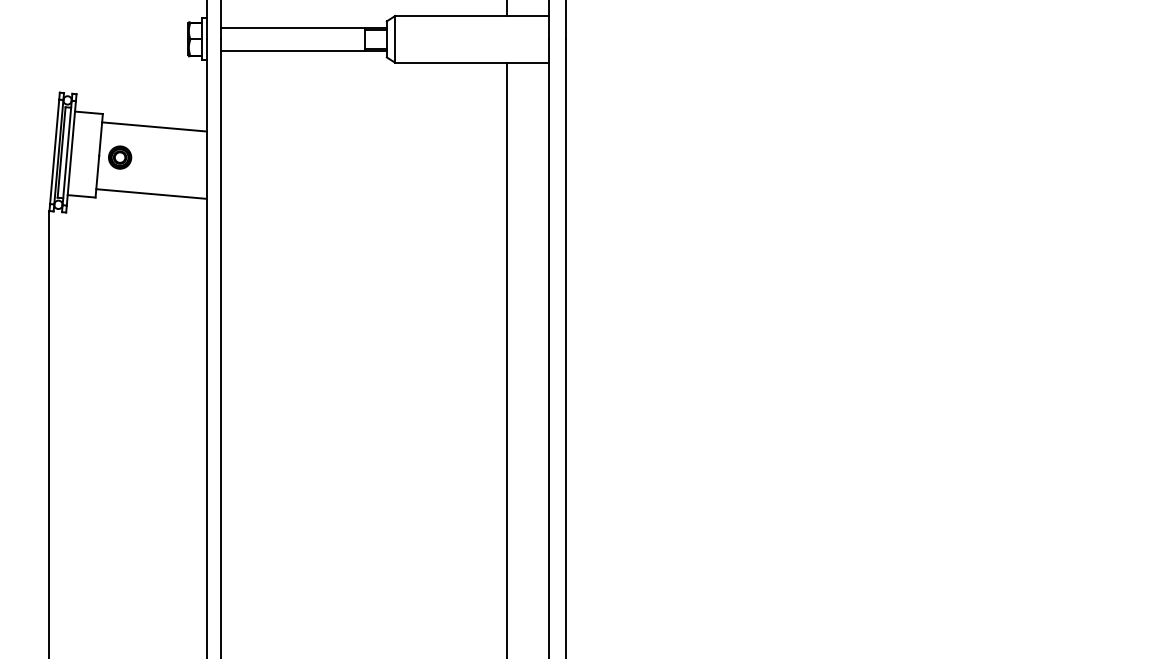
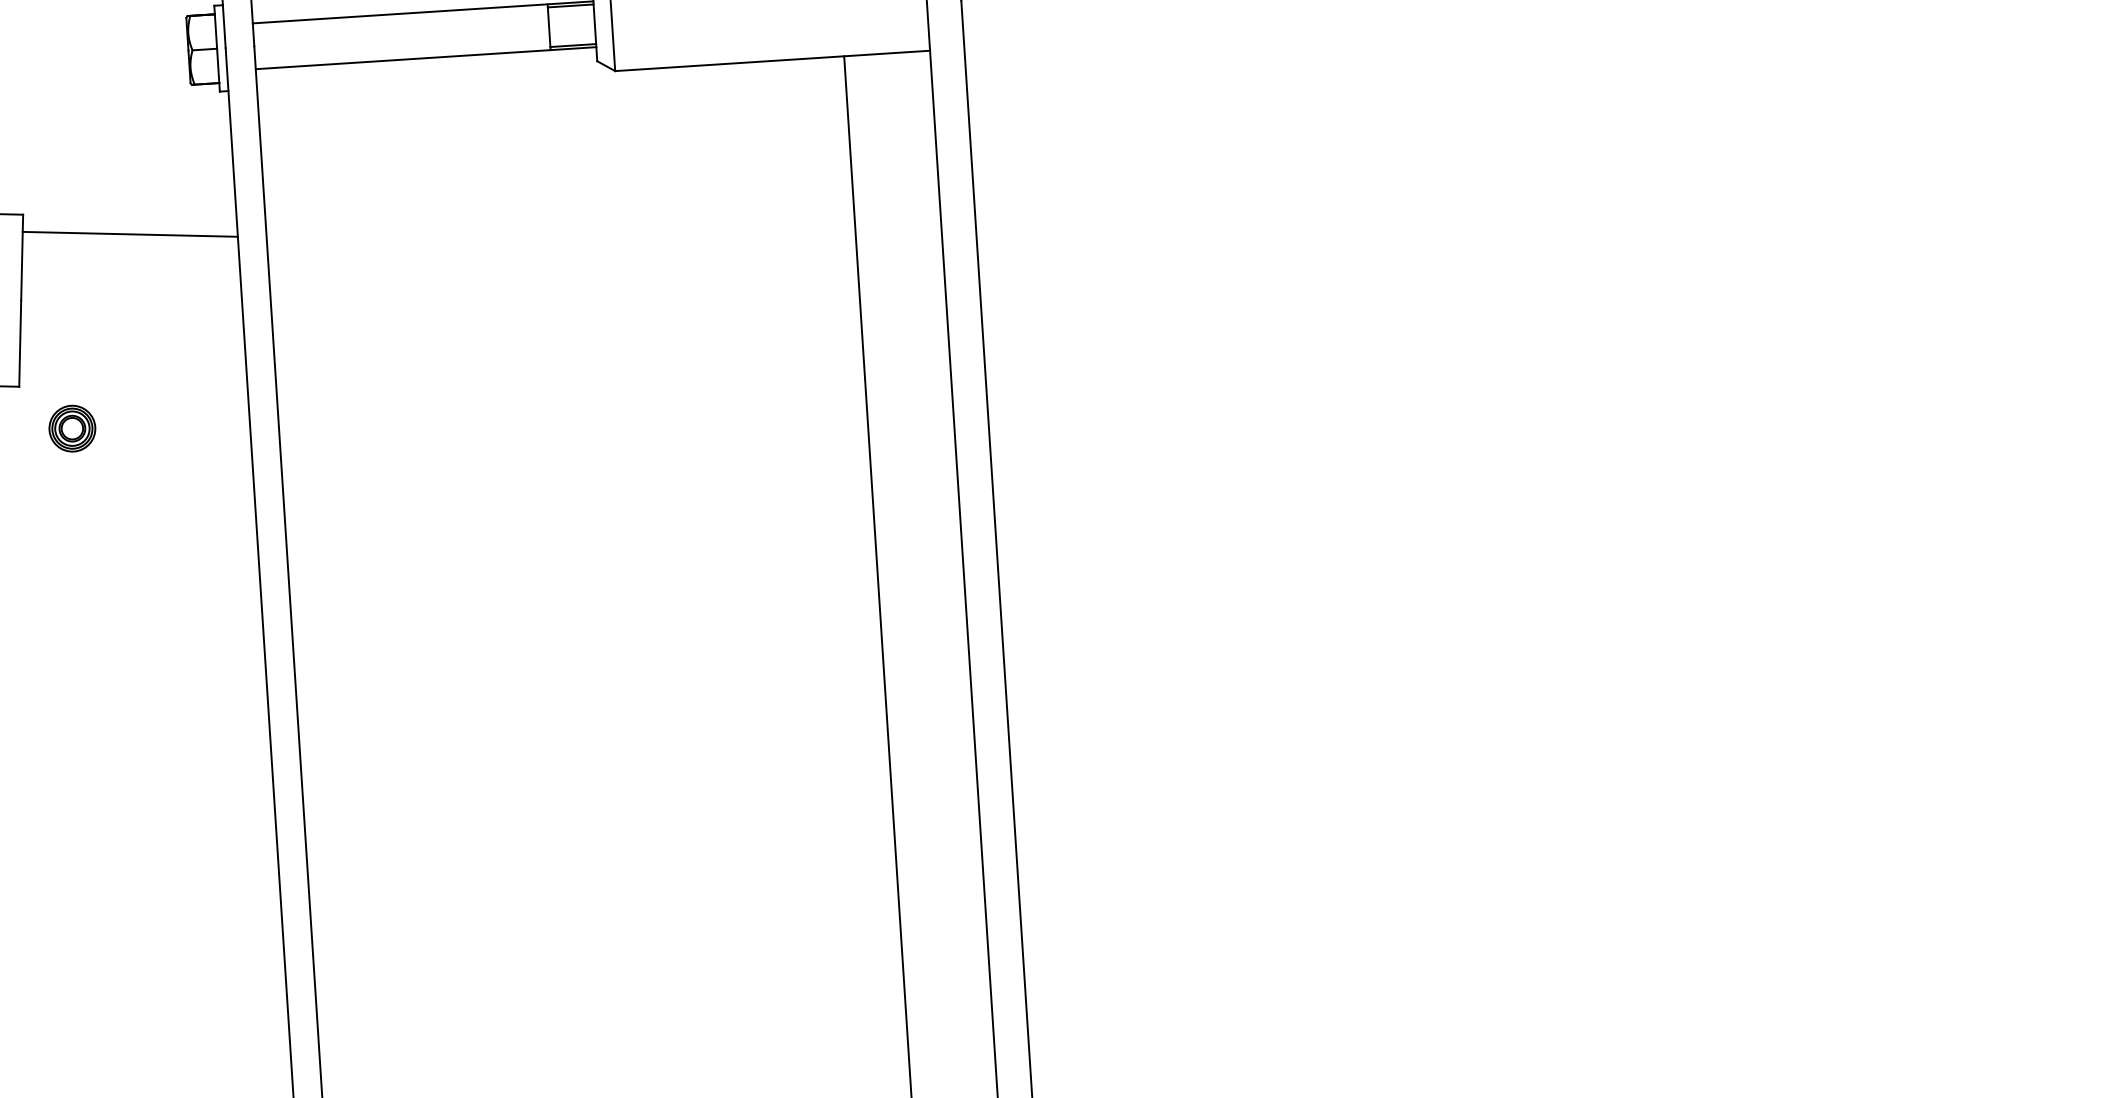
part: (120, 157) -> (73, 428), moved
line: (151, 193) -> (133, 371), removed

